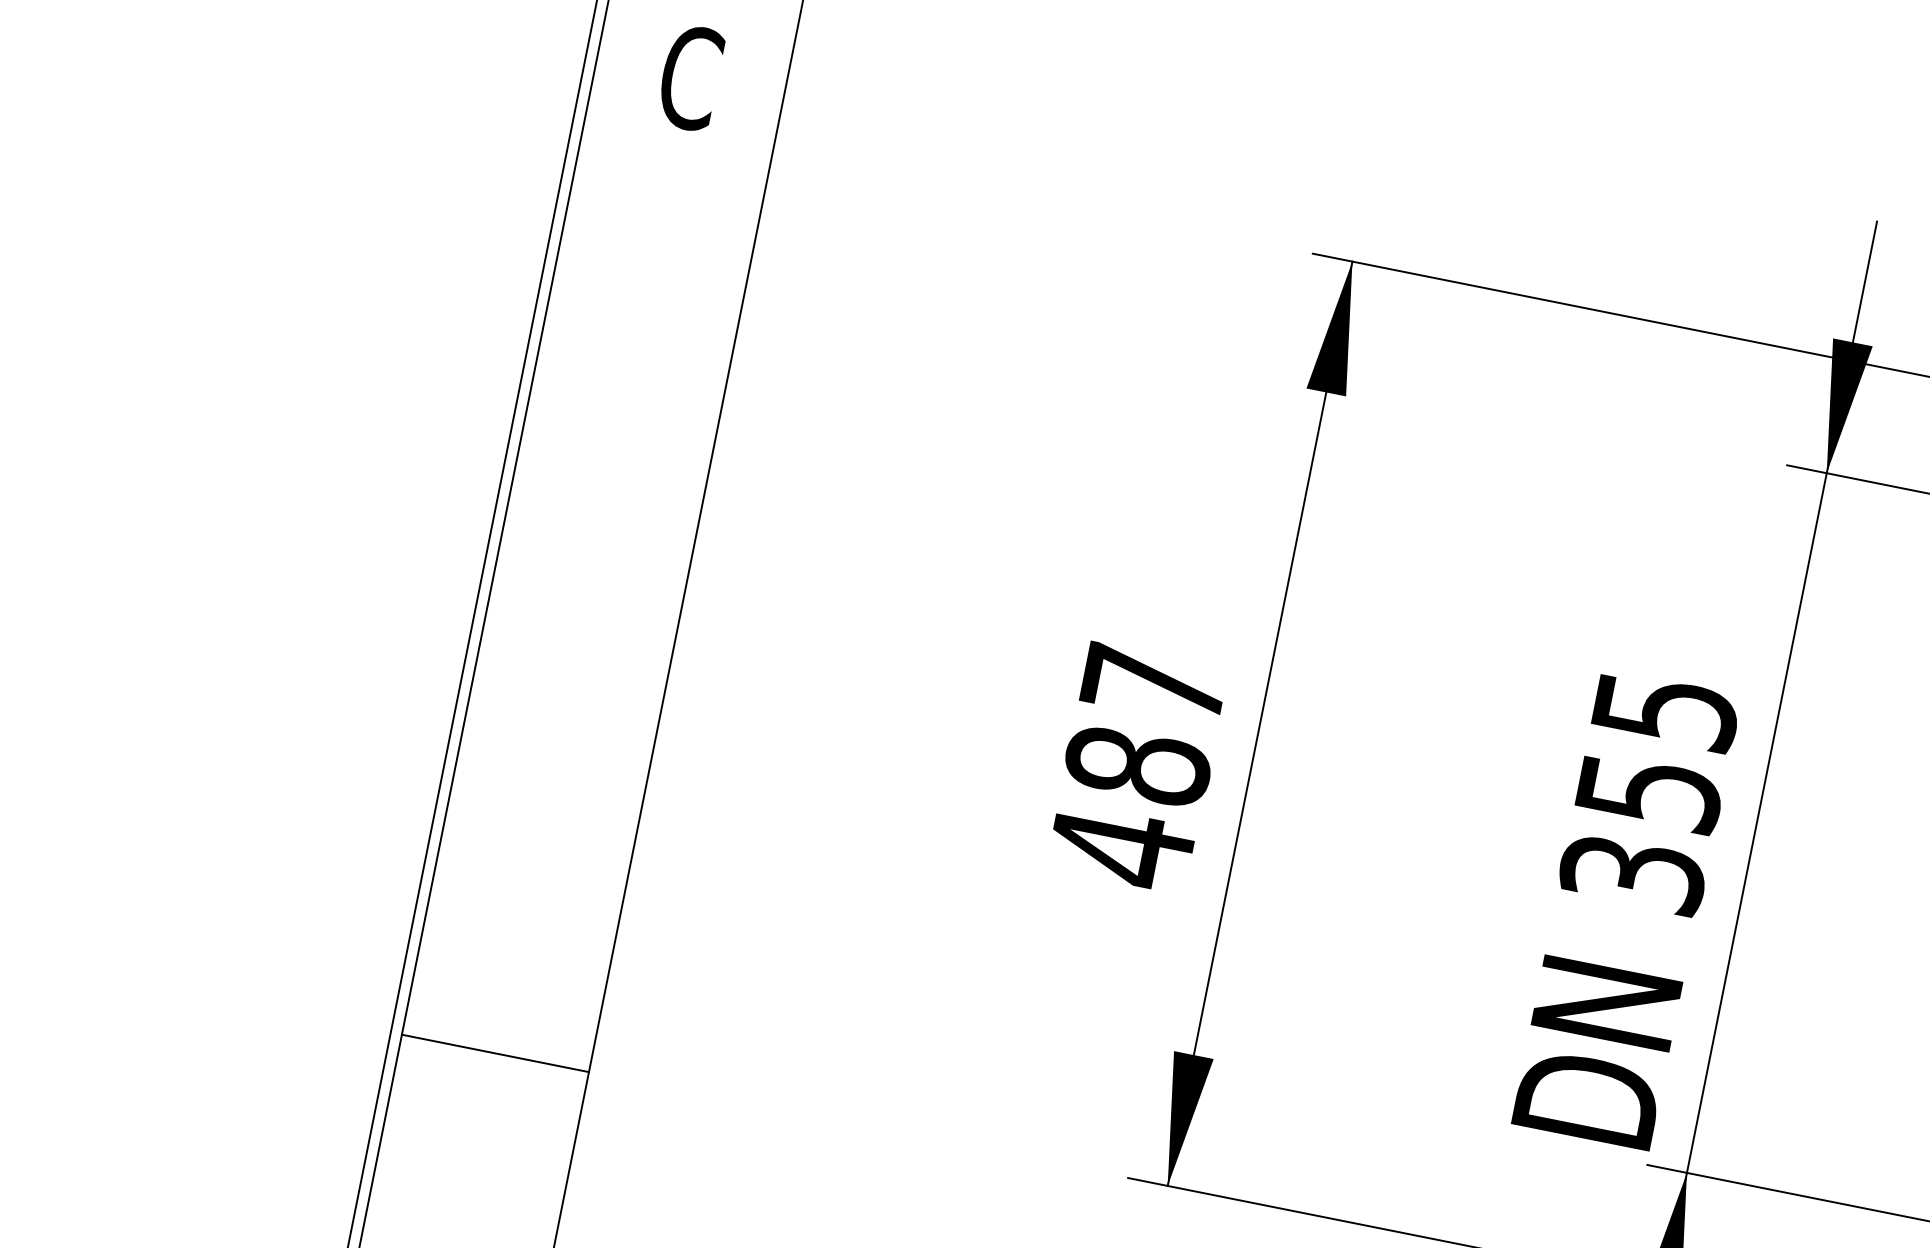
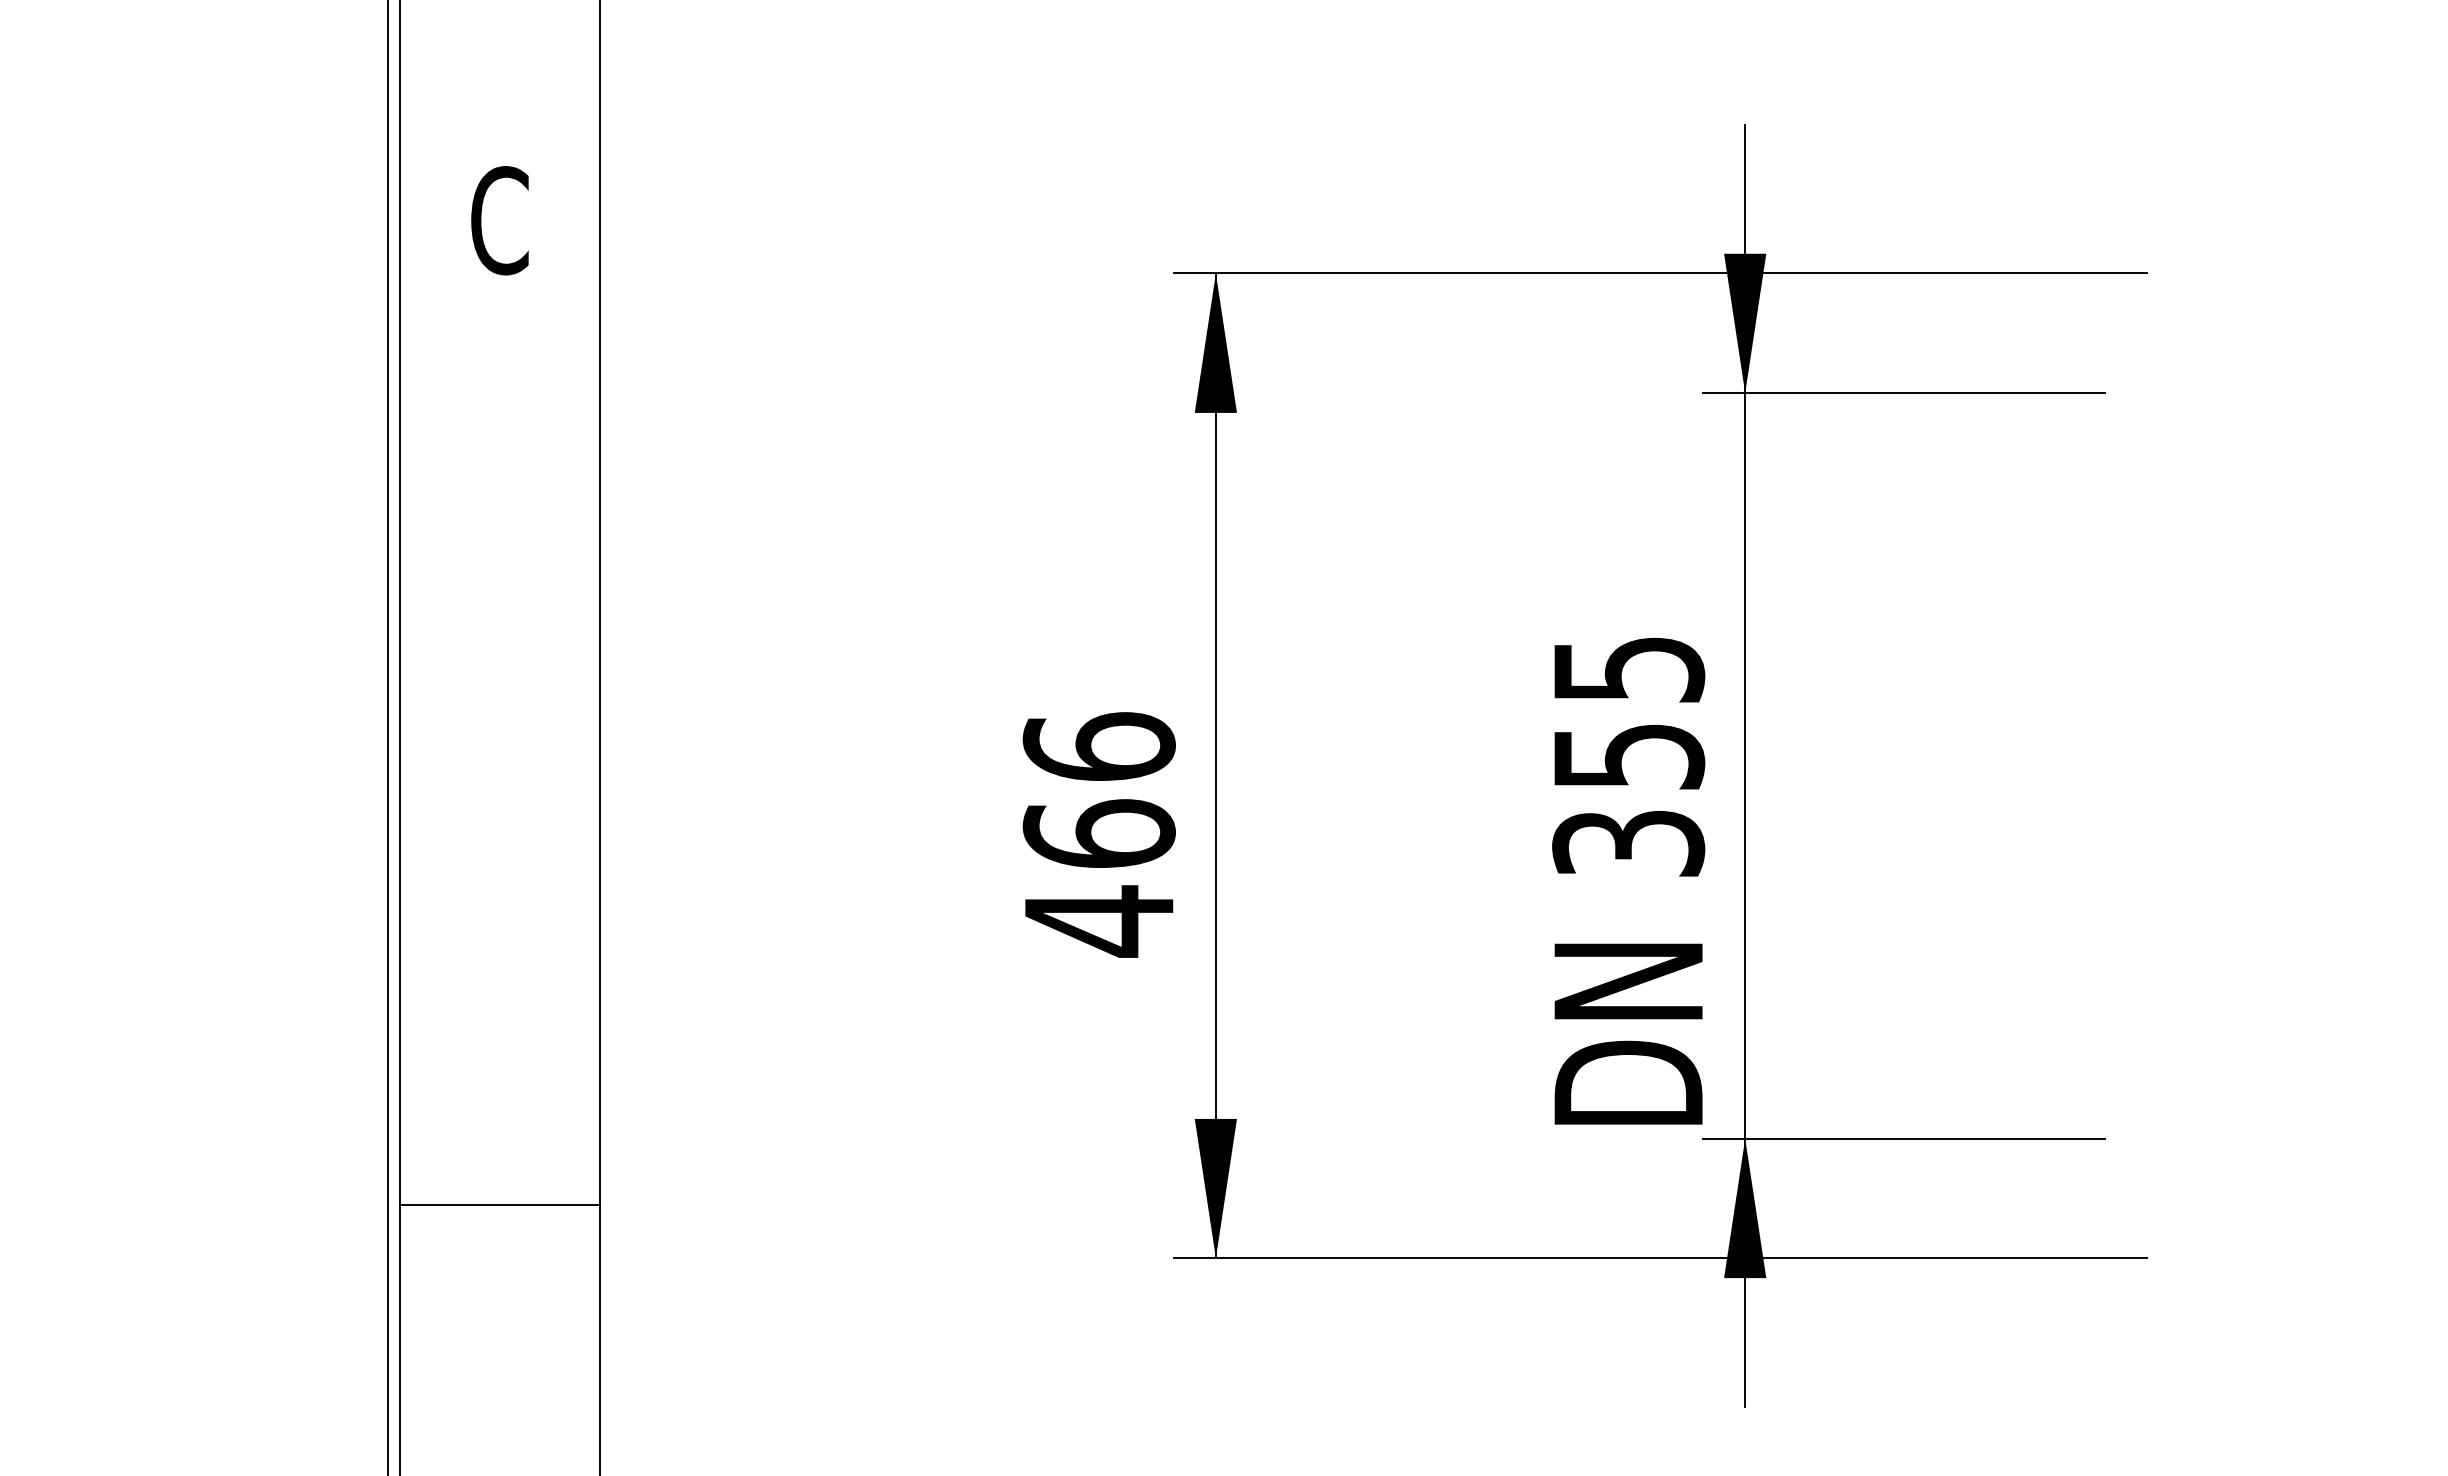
text: (1145, 724) -> (1098, 790), 487 -> 466
line: (494, 1053) -> (499, 1205), moved

